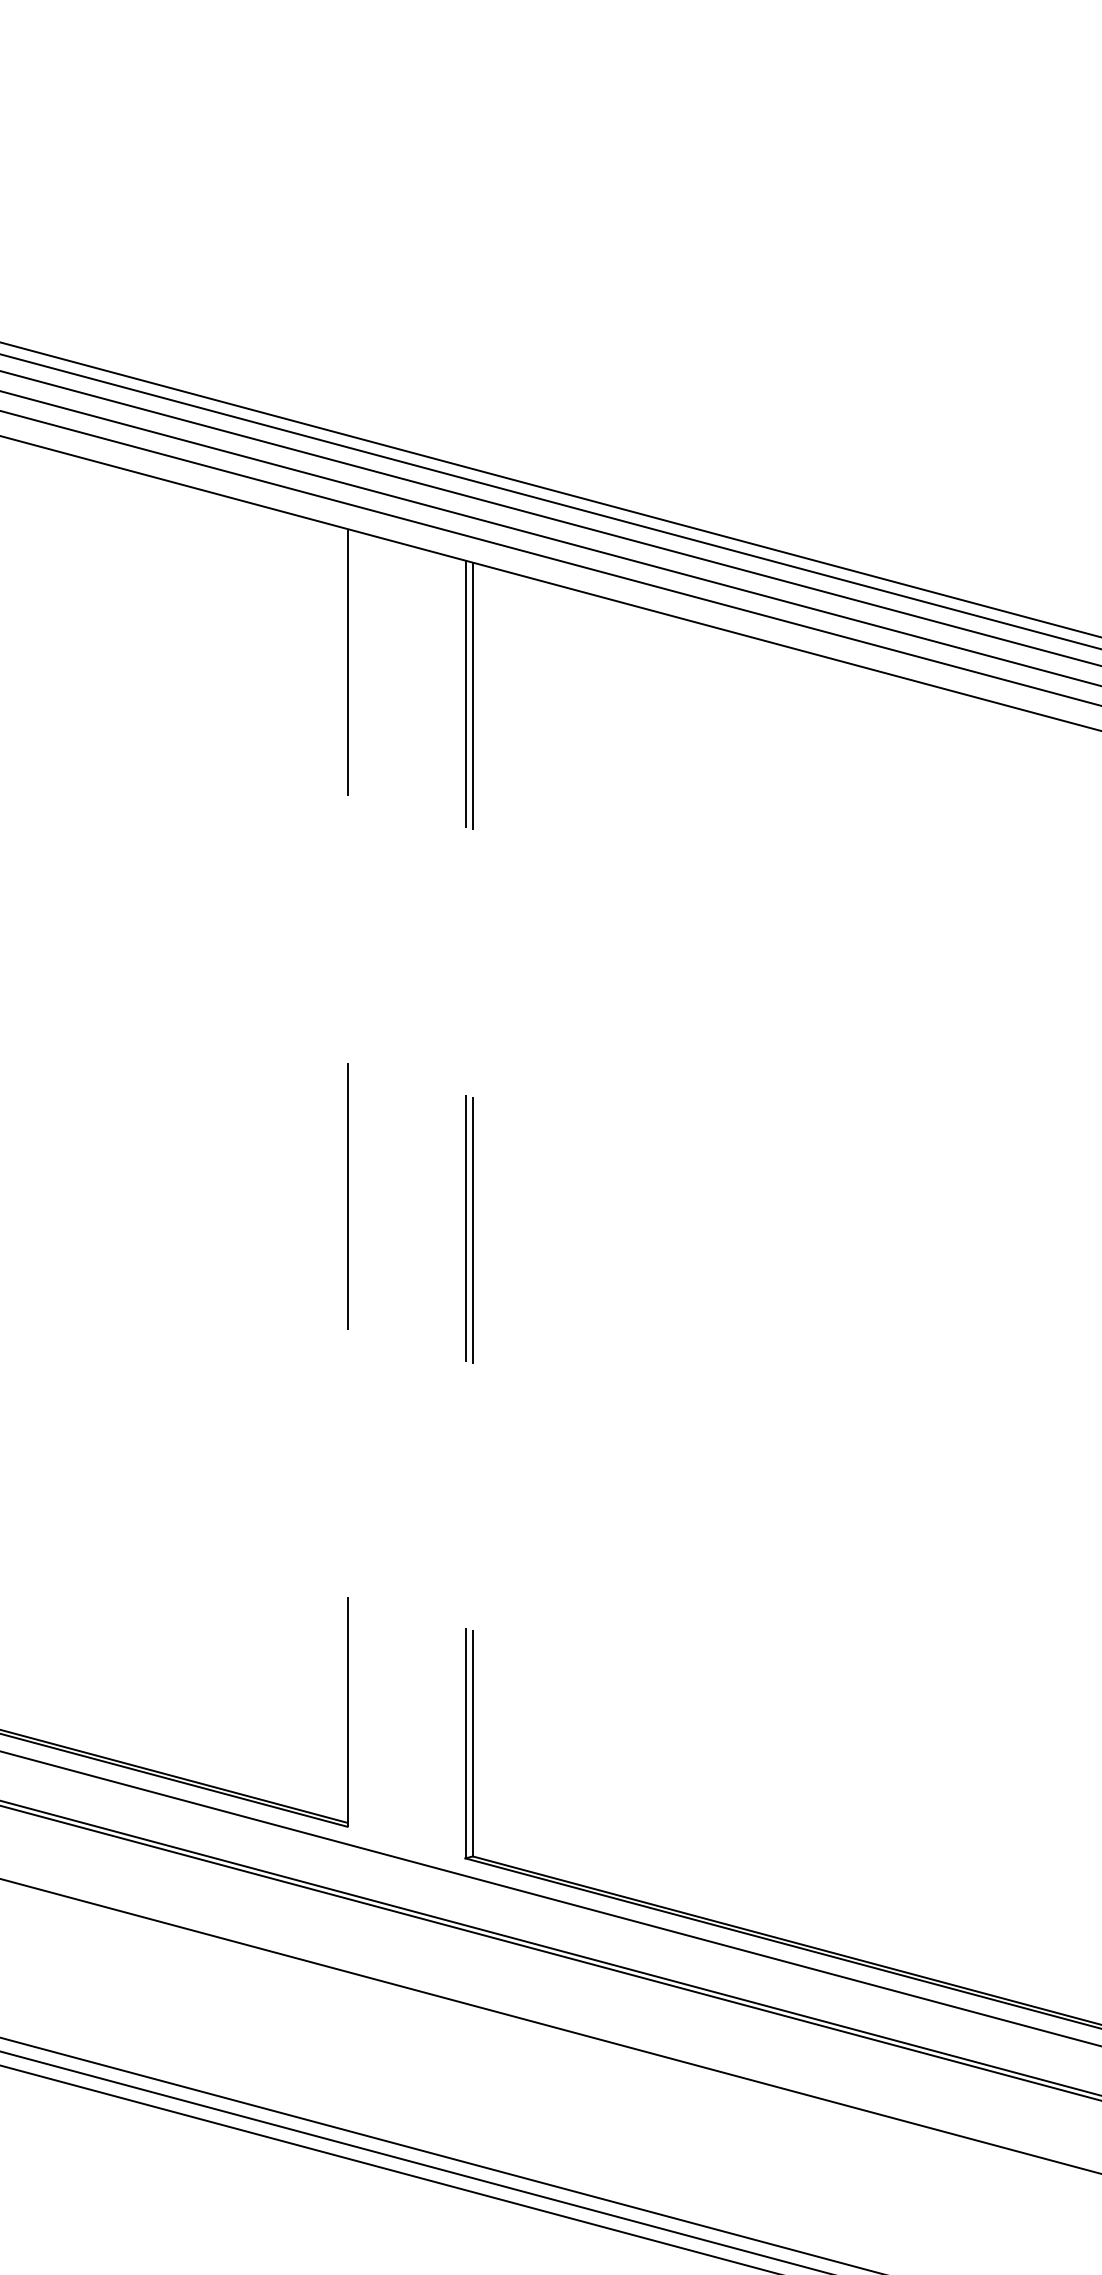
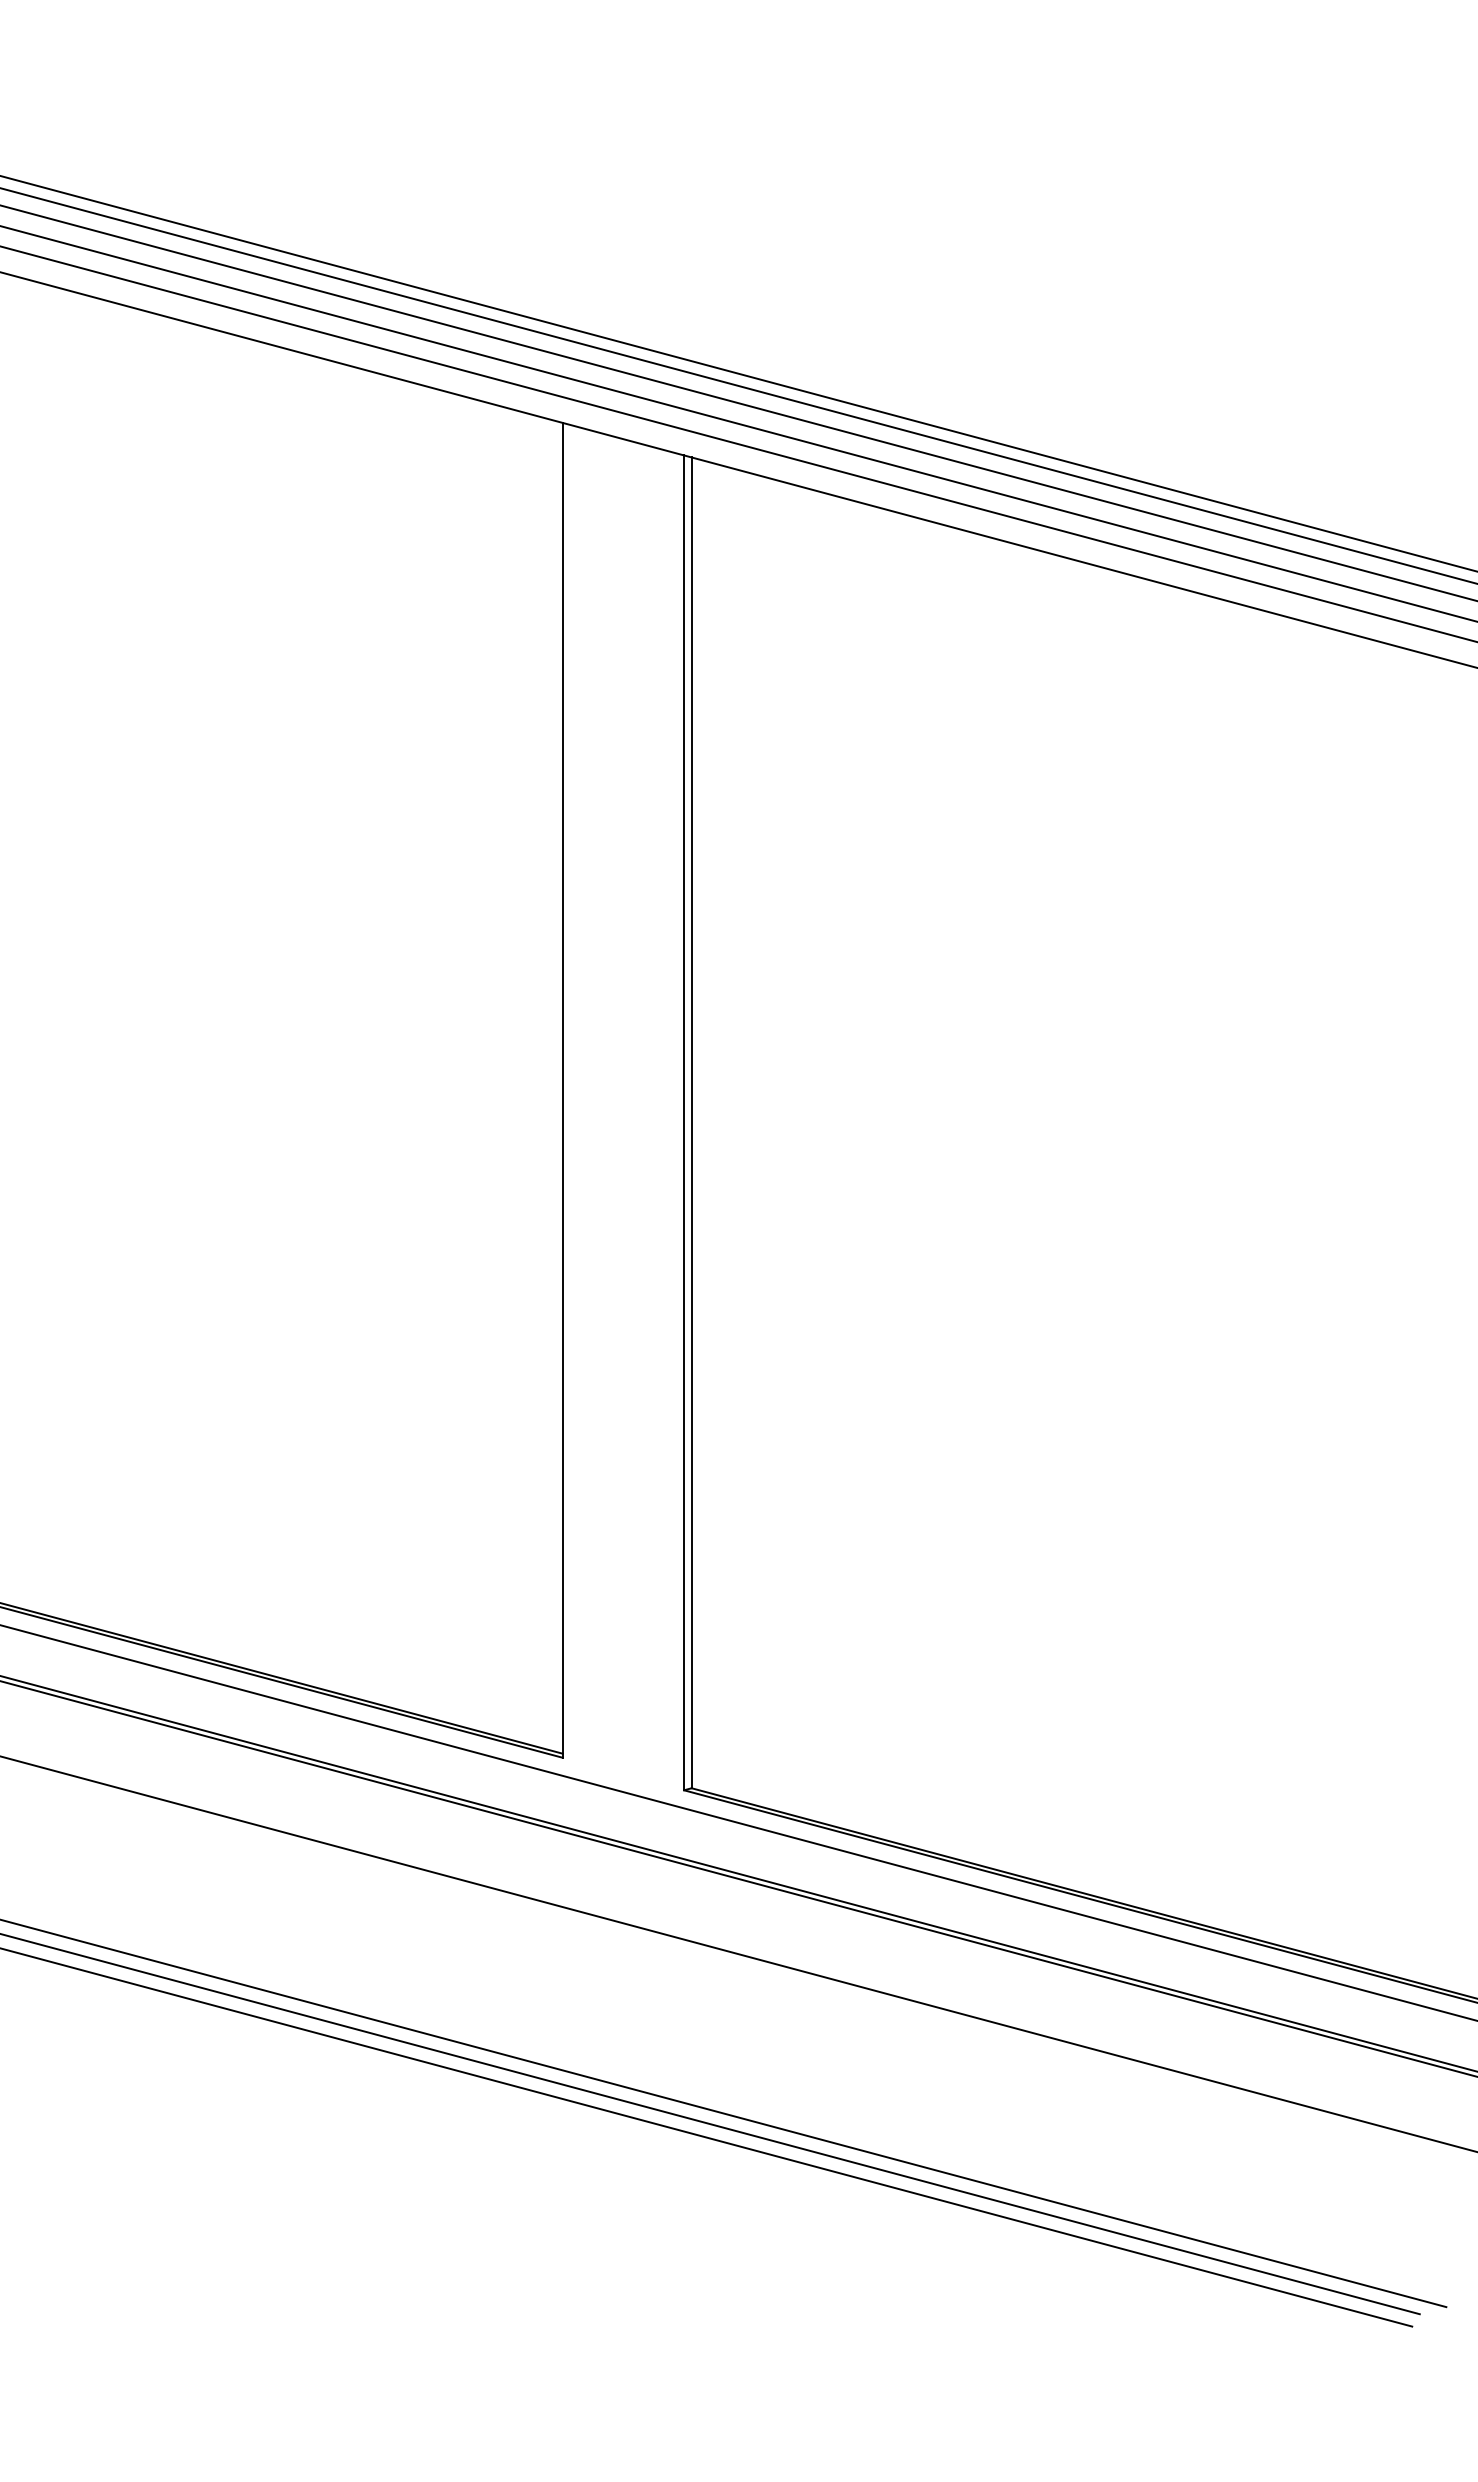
line: (347, 1178) -> (562, 1090), dashed -> solid
line: (465, 1210) -> (684, 1123), dashed -> solid
line: (472, 1210) -> (691, 1123), dashed -> solid

